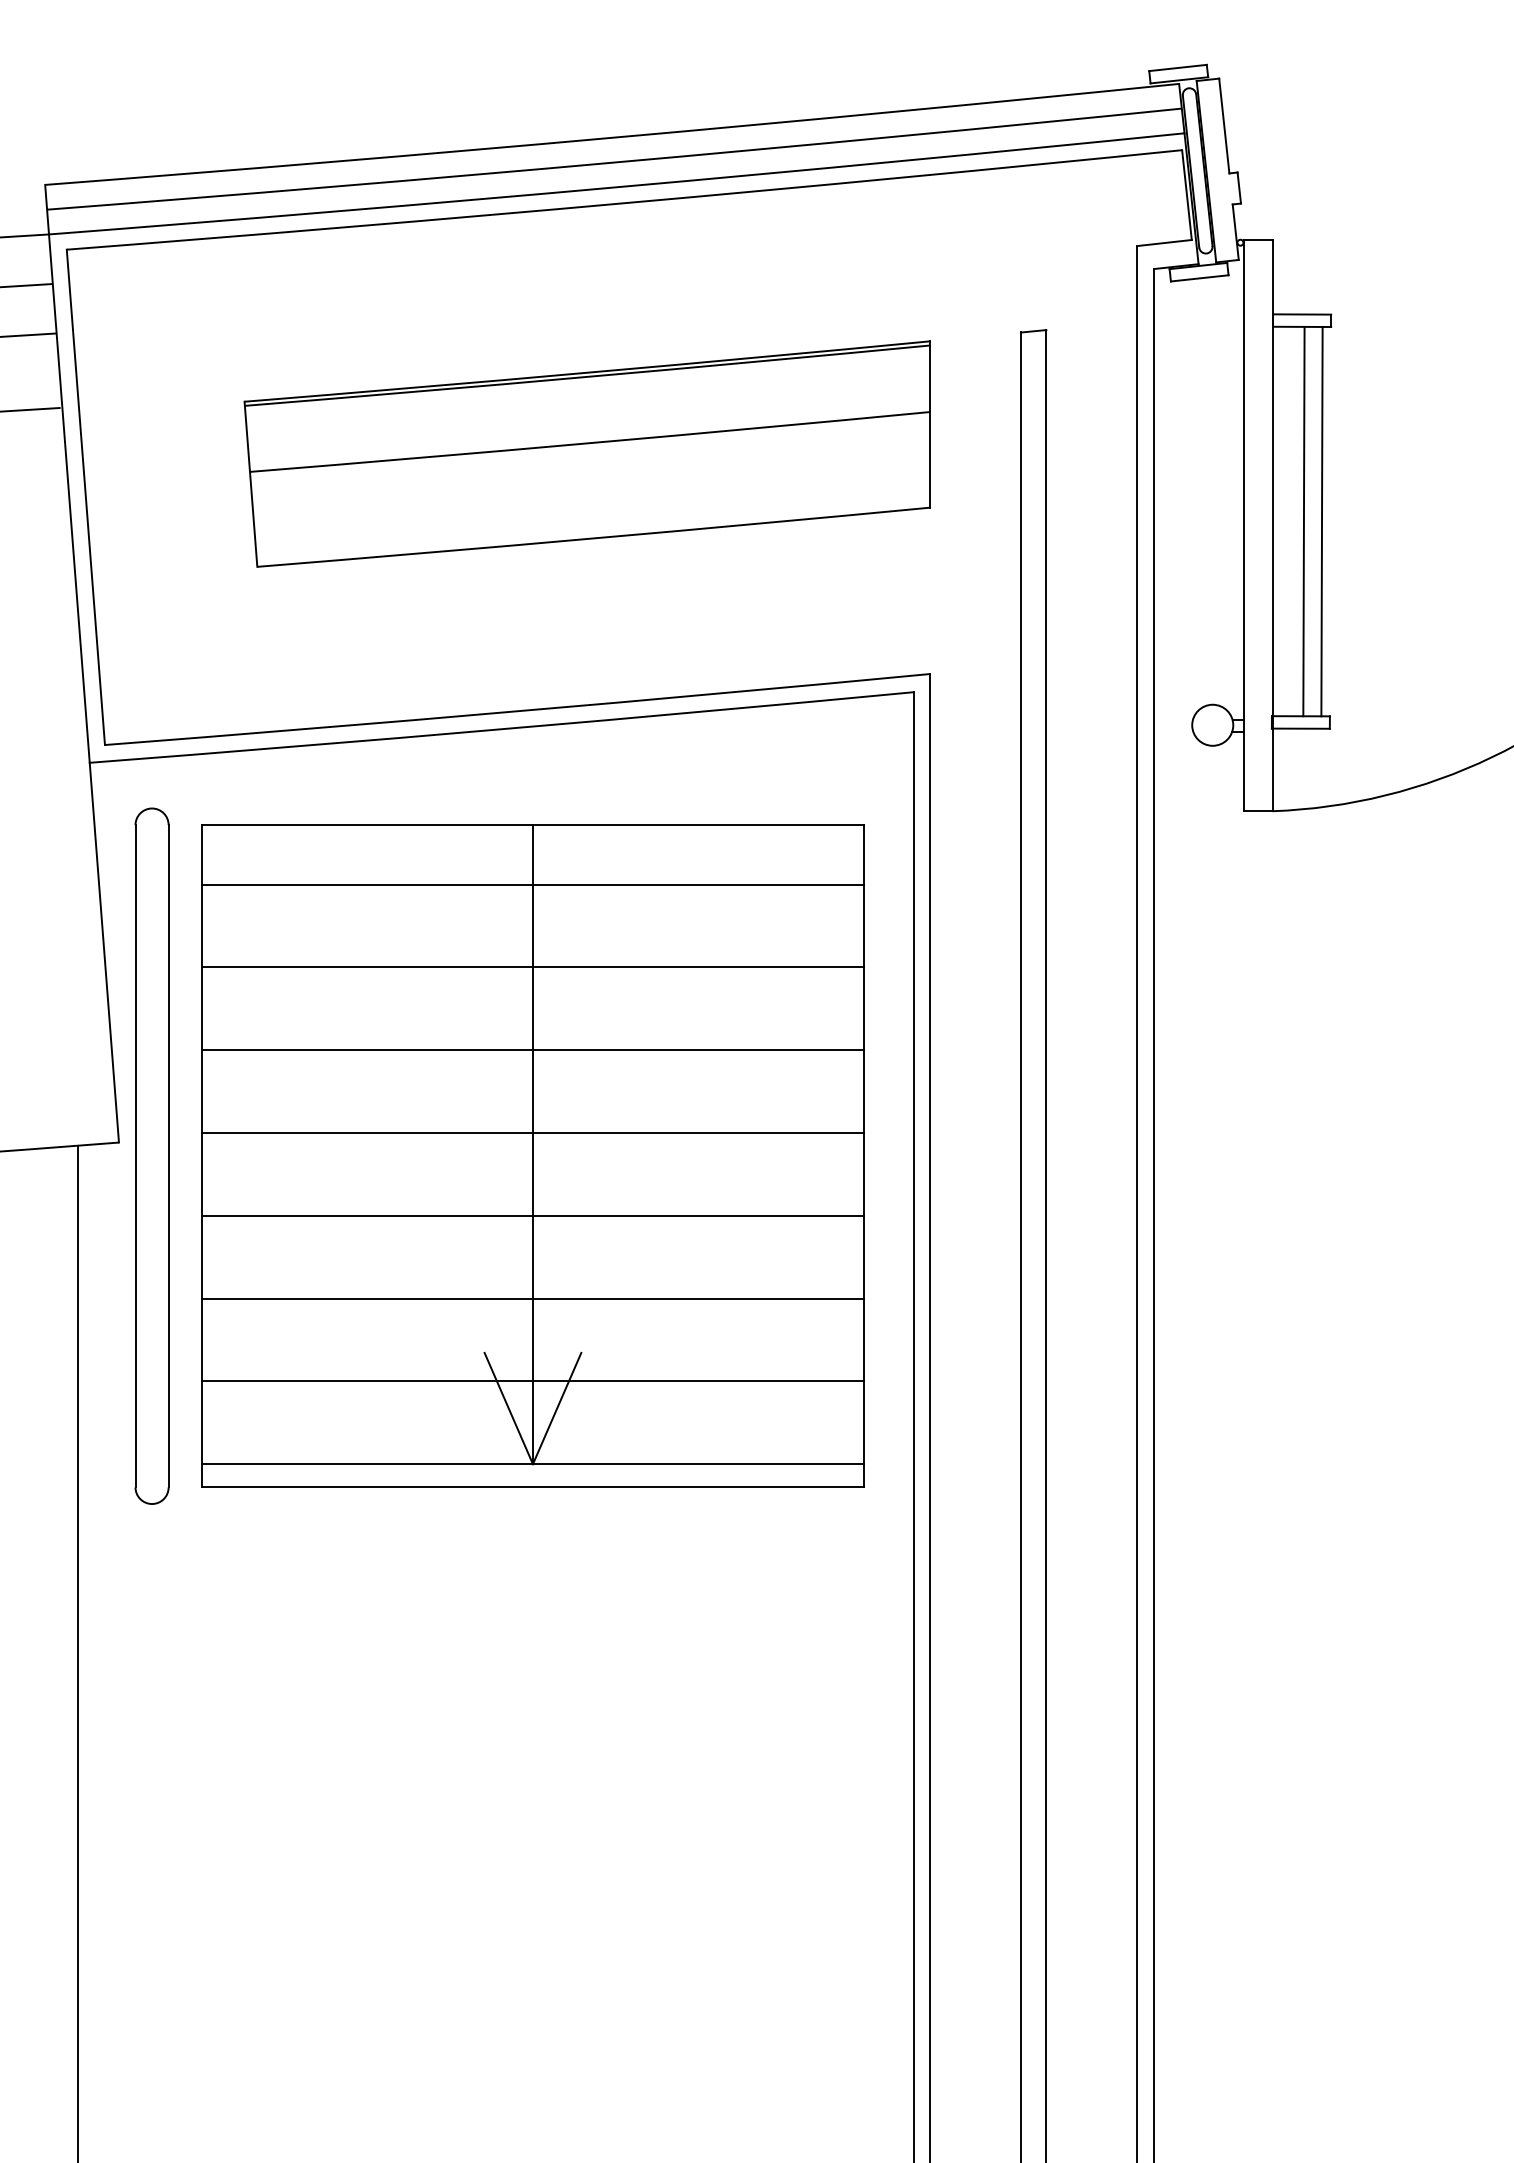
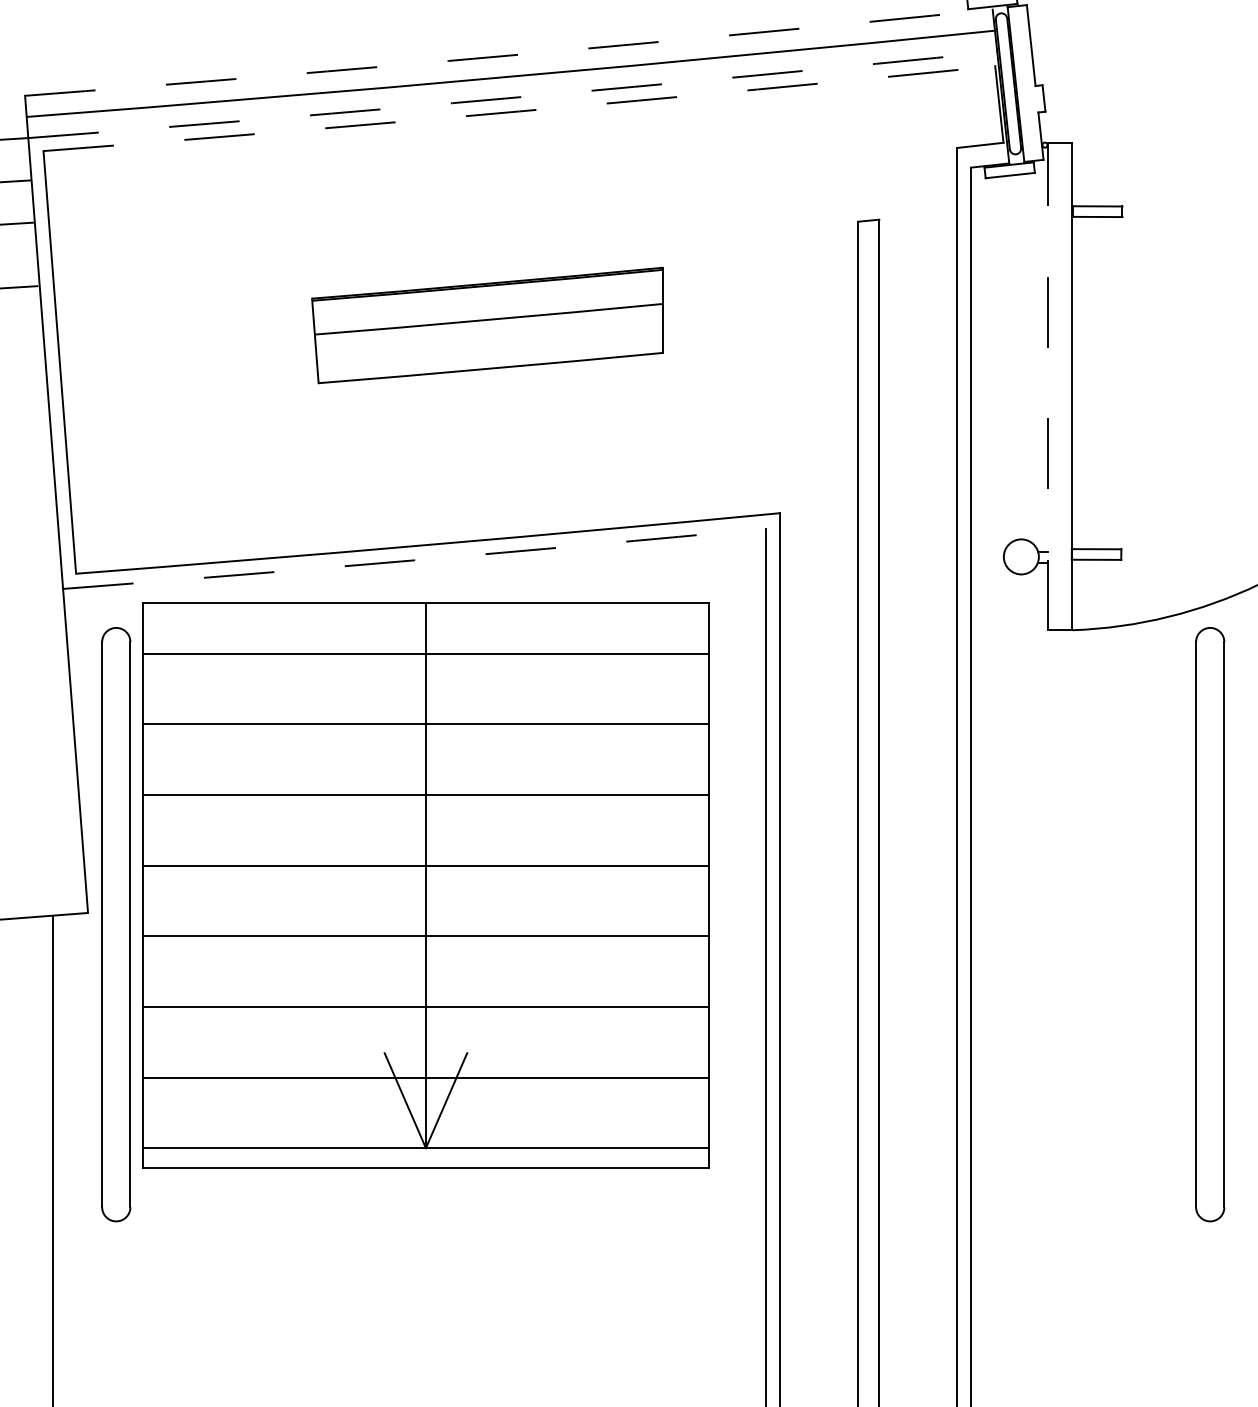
arc: (612, 137) -> (509, 55), solid -> dashed
arc: (617, 187) -> (513, 98), solid -> dashed
arc: (624, 203) -> (519, 111), solid -> dashed
part: (586, 453) -> (486, 325), size x0.6
line: (1303, 521) -> (1098, 383), removed
line: (1321, 521) -> (1114, 383), removed
line: (1243, 525) -> (1047, 386), solid -> dashed
arc: (501, 729) -> (414, 560), solid -> dashed
part: (532, 1155) -> (425, 884), moved
part: (1433, 1155) -> (1209, 924), added

